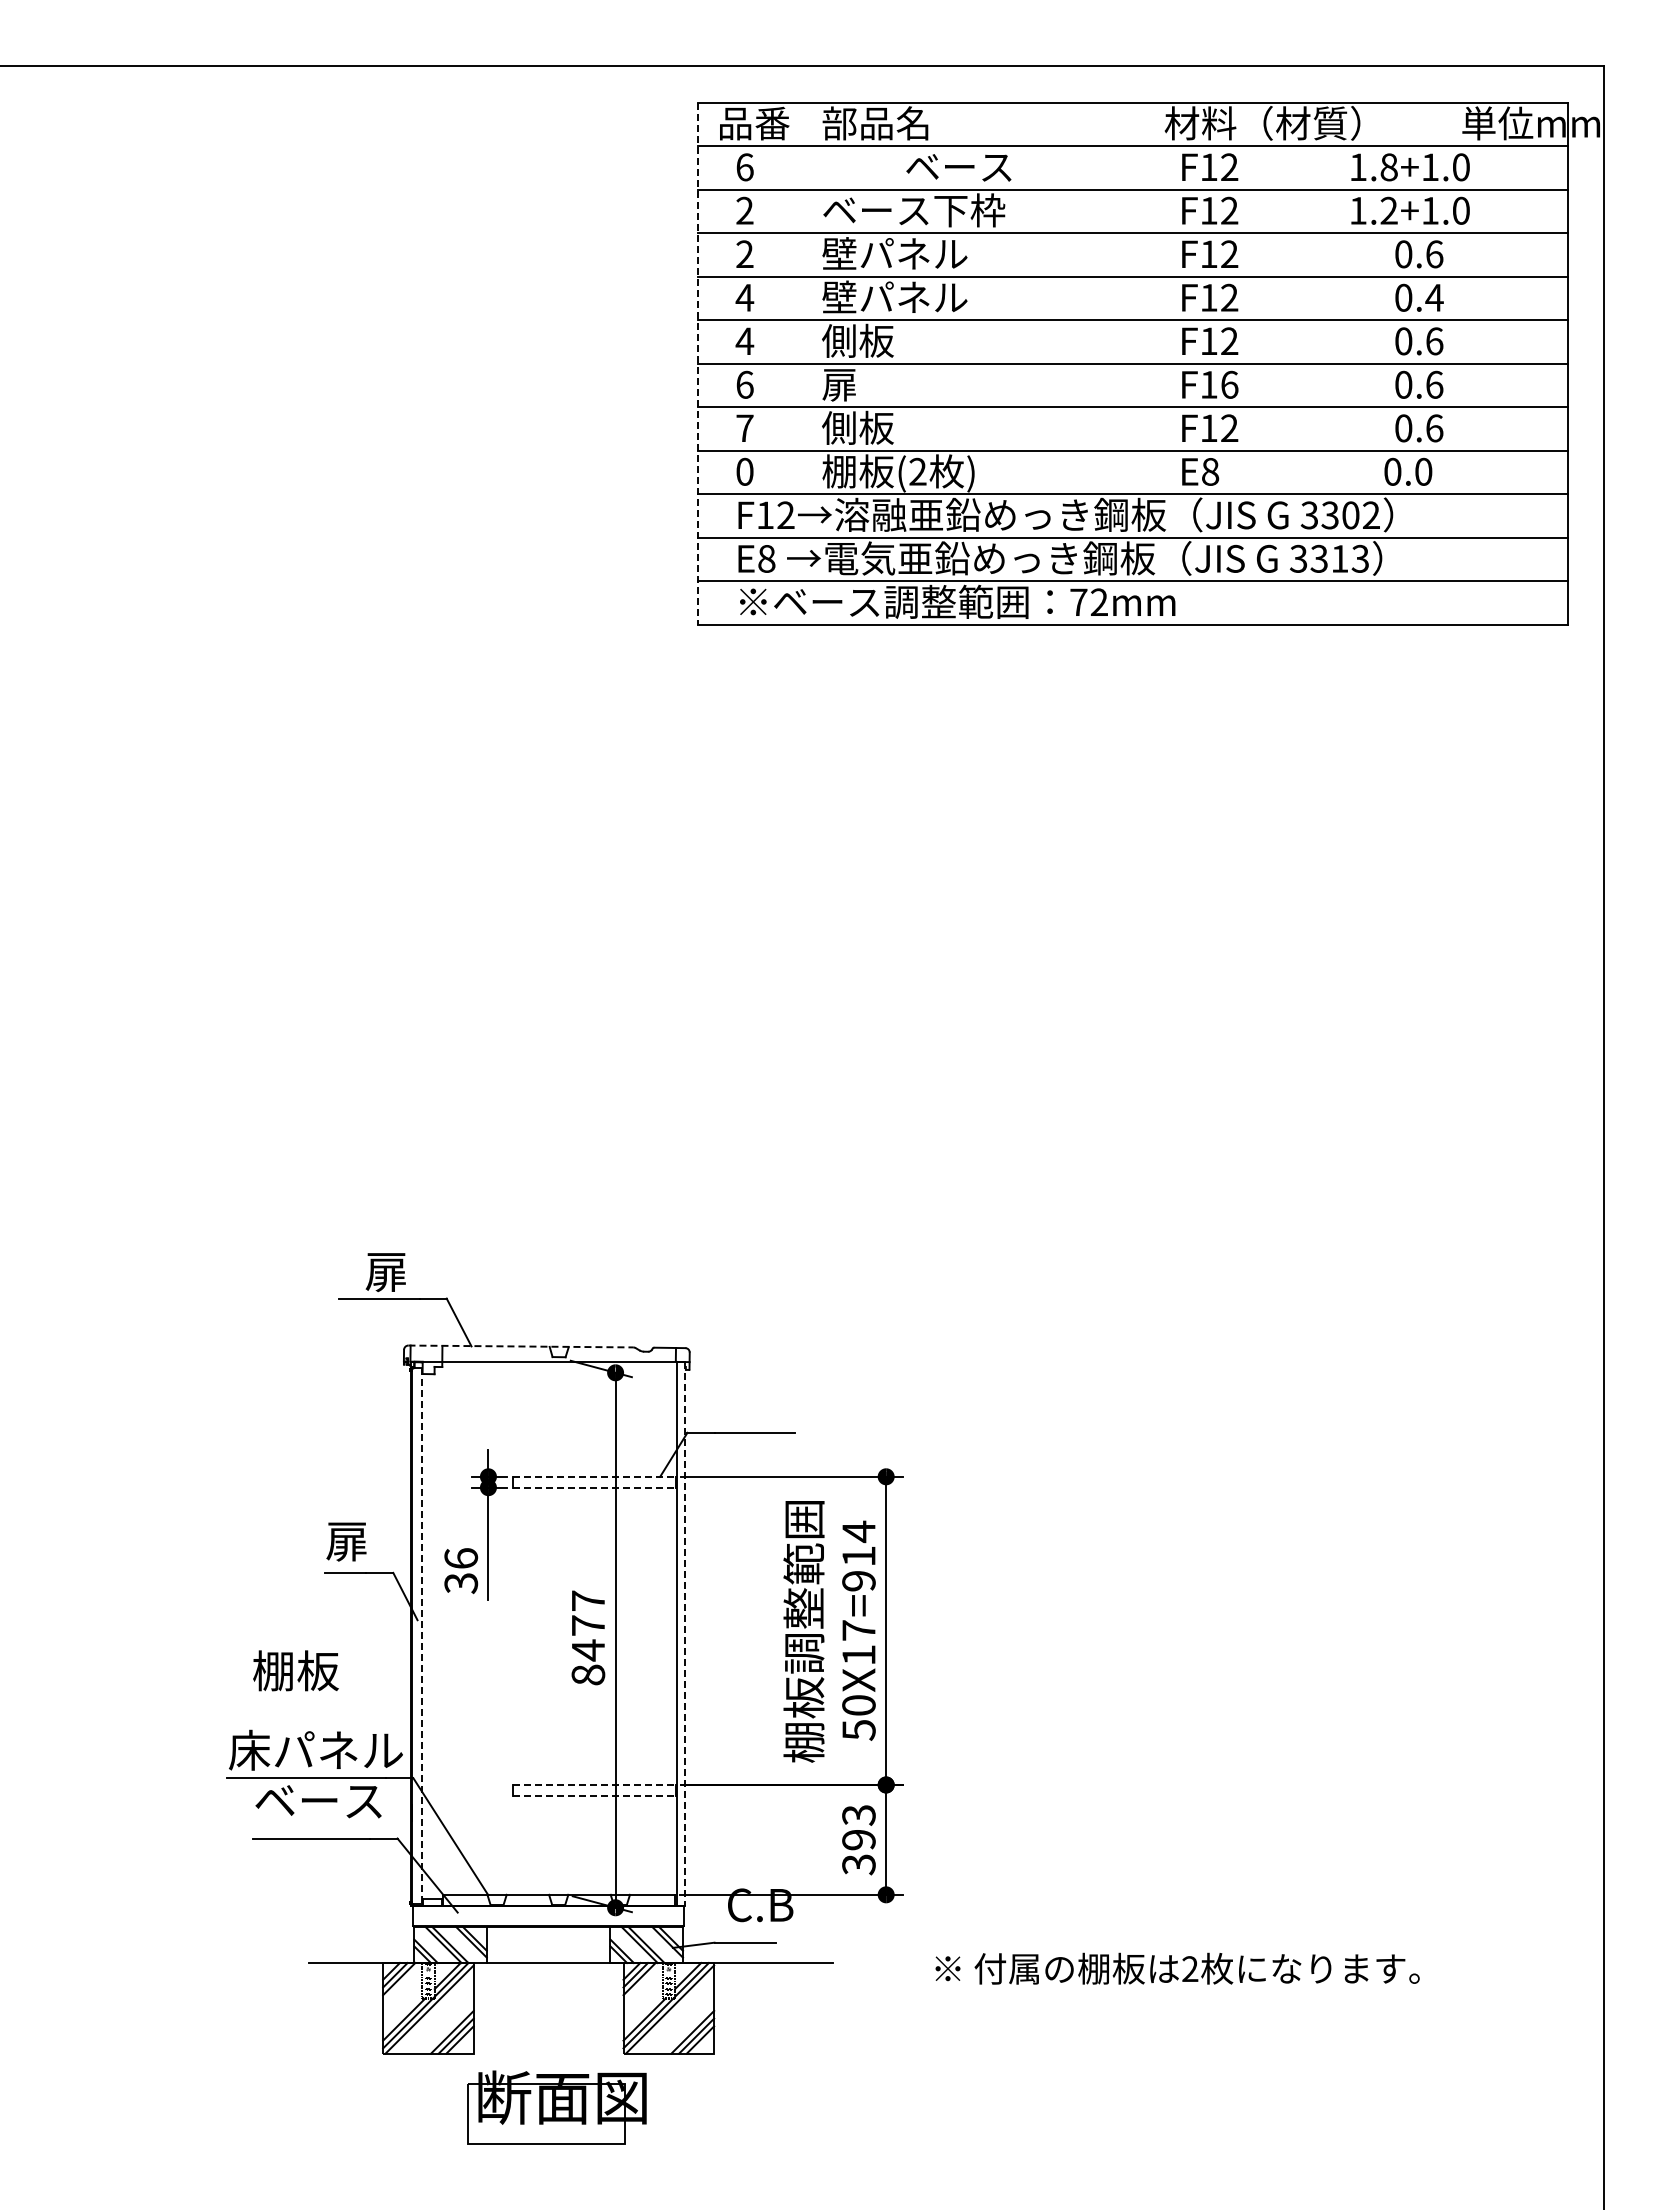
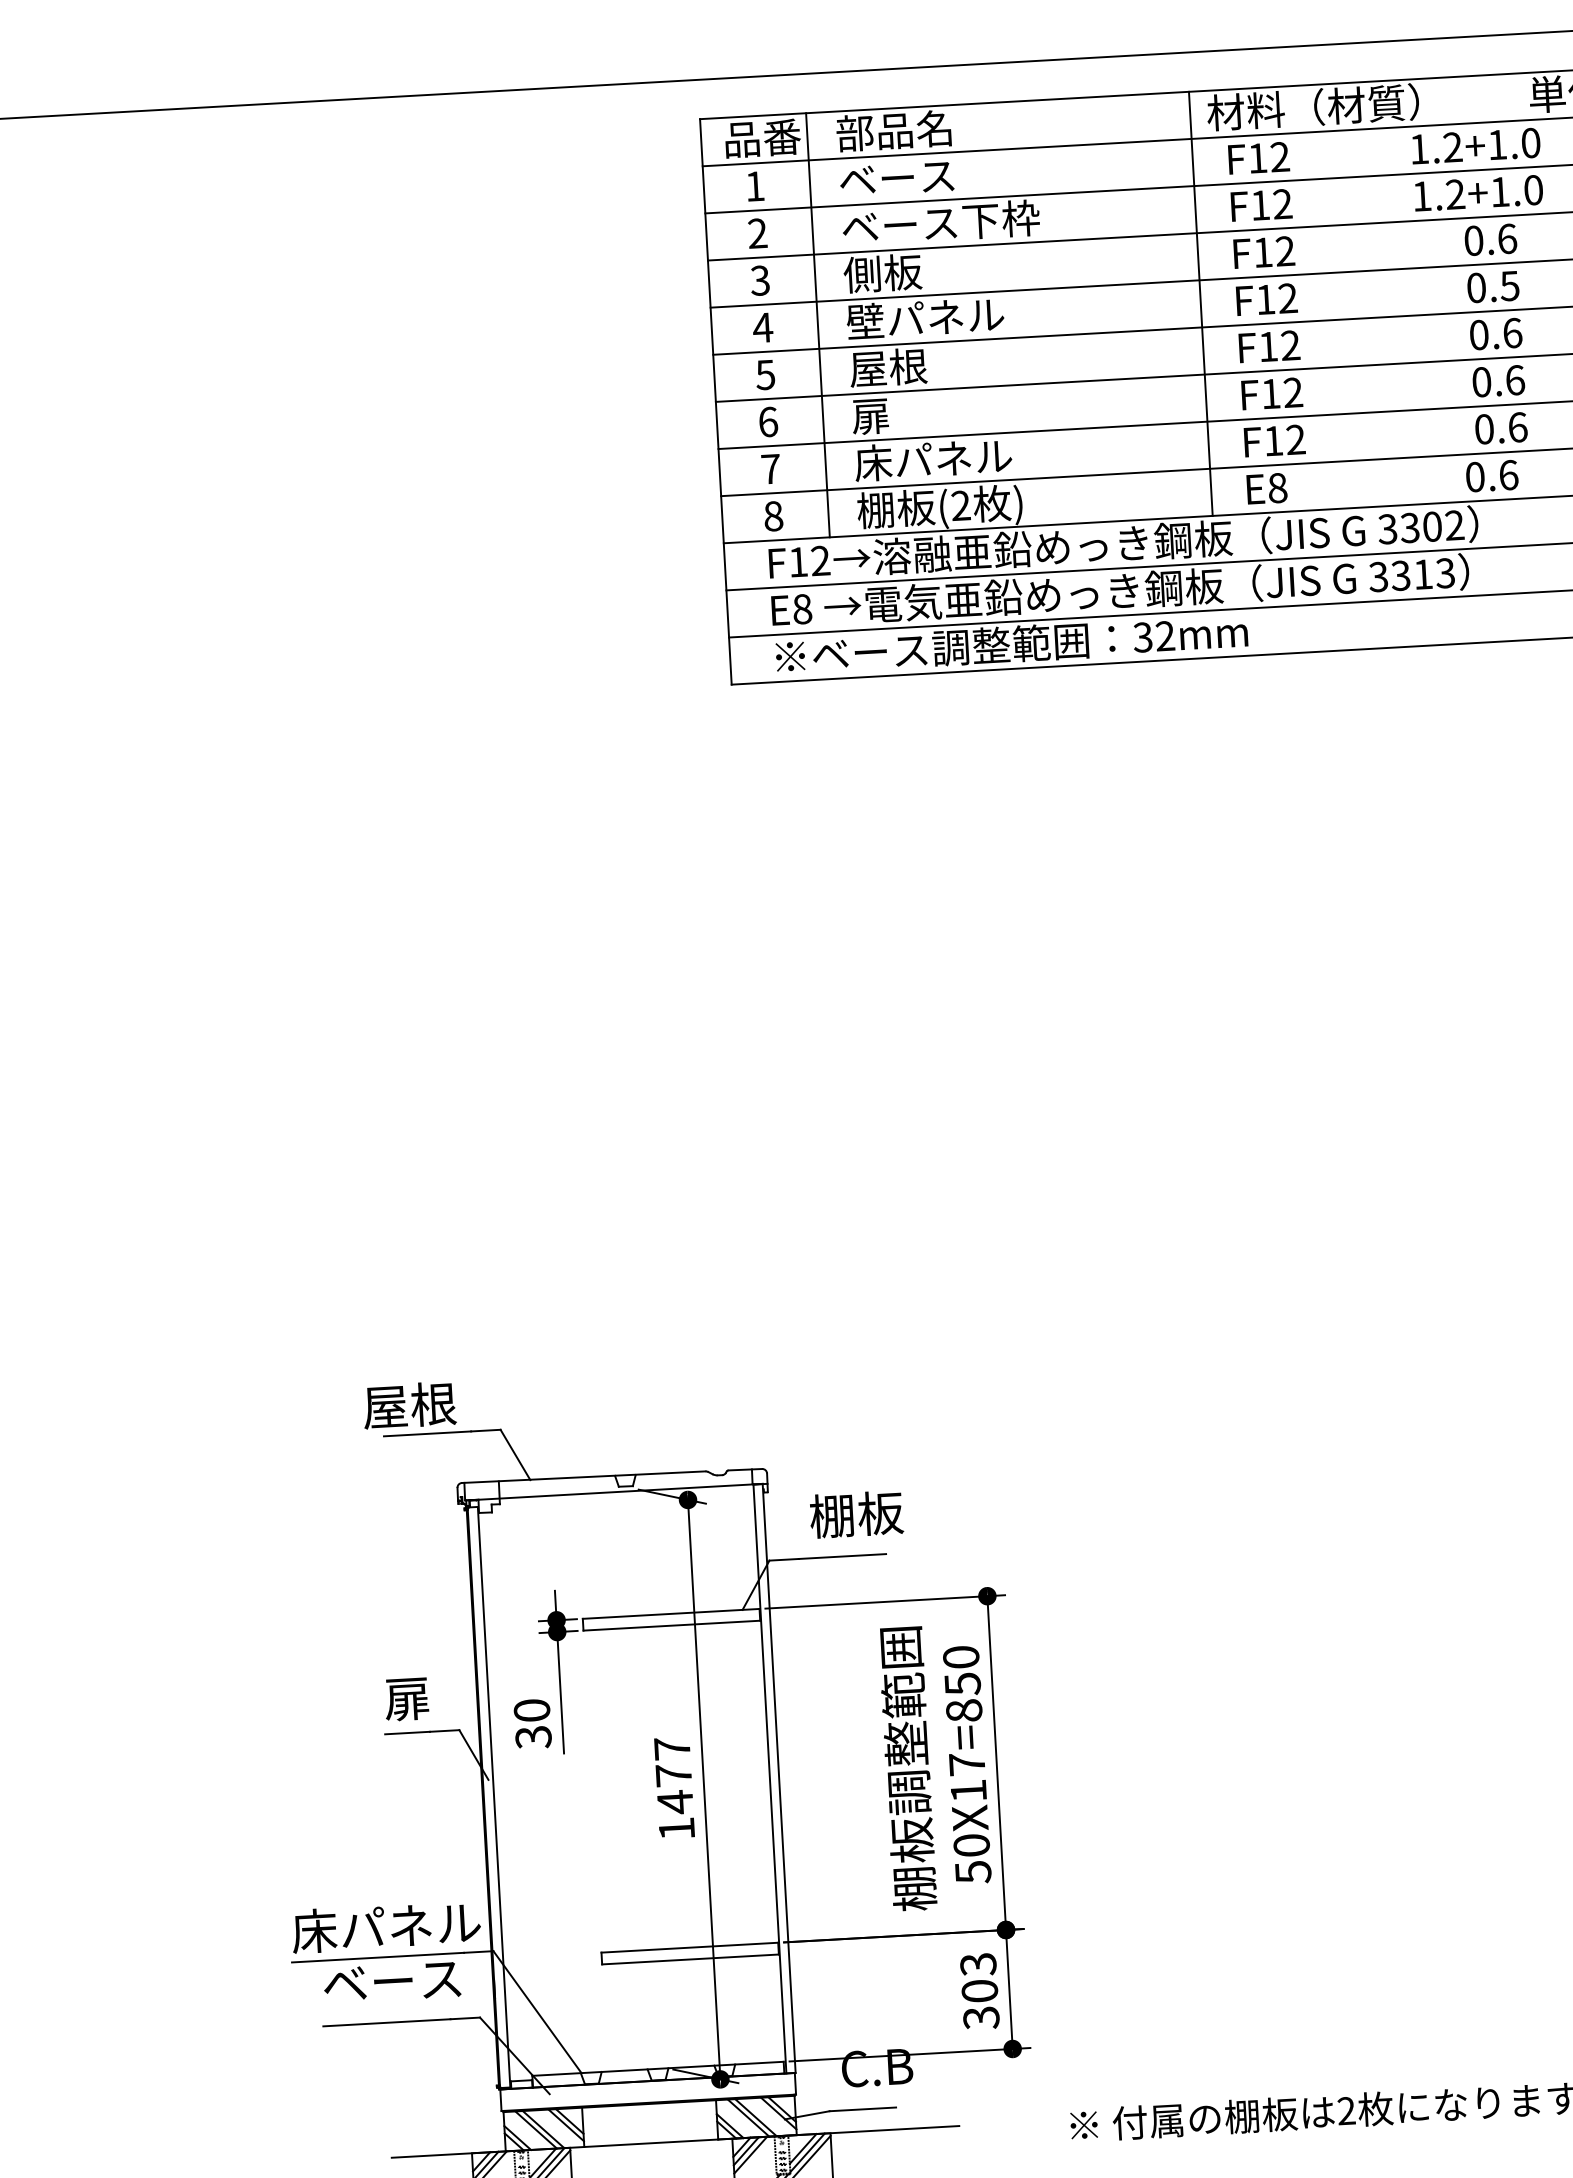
text: (744, 167) -> (754, 186), 6 -> 1
text: (958, 167) -> (896, 178), moved
text: (1388, 167) -> (1452, 147), 1.8+1.0 -> 1.2+1.0
text: (894, 253) -> (922, 270), 壁パネル -> 側板
text: (744, 254) -> (759, 280), 2 -> 3
text: (1434, 297) -> (1509, 285), 0.4 -> 0.5
line: (795, 298) -> (817, 325), added
line: (1149, 298) -> (1201, 304), added
text: (857, 340) -> (887, 367), 側板 -> 屋根
text: (744, 341) -> (765, 375), 4 -> 5
line: (697, 364) -> (715, 402), dashed -> solid
text: (1229, 384) -> (1293, 392), F16 -> F12
text: (894, 427) -> (932, 459), 側板 -> 床パネル
text: (744, 471) -> (773, 515), 0 -> 8
text: (1423, 471) -> (1508, 474), 0.0 -> 0.6
text: (1078, 602) -> (1142, 637), 72mm -> 32mm
text: (363, 1271) -> (408, 1405), 扉 -> 屋根
line: (521, 1346) -> (584, 1477), dashed -> solid
line: (594, 1476) -> (671, 1613), dashed -> solid
line: (594, 1487) -> (672, 1625), dashed -> solid
text: (858, 1555) -> (962, 1683), 50X17=914 -> 50X17=850
text: (461, 1558) -> (532, 1710), 36 -> 30
line: (685, 1633) -> (779, 1778), dashed -> solid
line: (421, 1636) -> (493, 1797), dashed -> solid
text: (295, 1670) -> (856, 1514), moved
text: (588, 1674) -> (676, 1828), 8477 -> 1477
line: (594, 1784) -> (690, 1947), dashed -> solid
line: (594, 1795) -> (690, 1959), dashed -> solid
text: (858, 1839) -> (979, 1990), 393 -> 303

